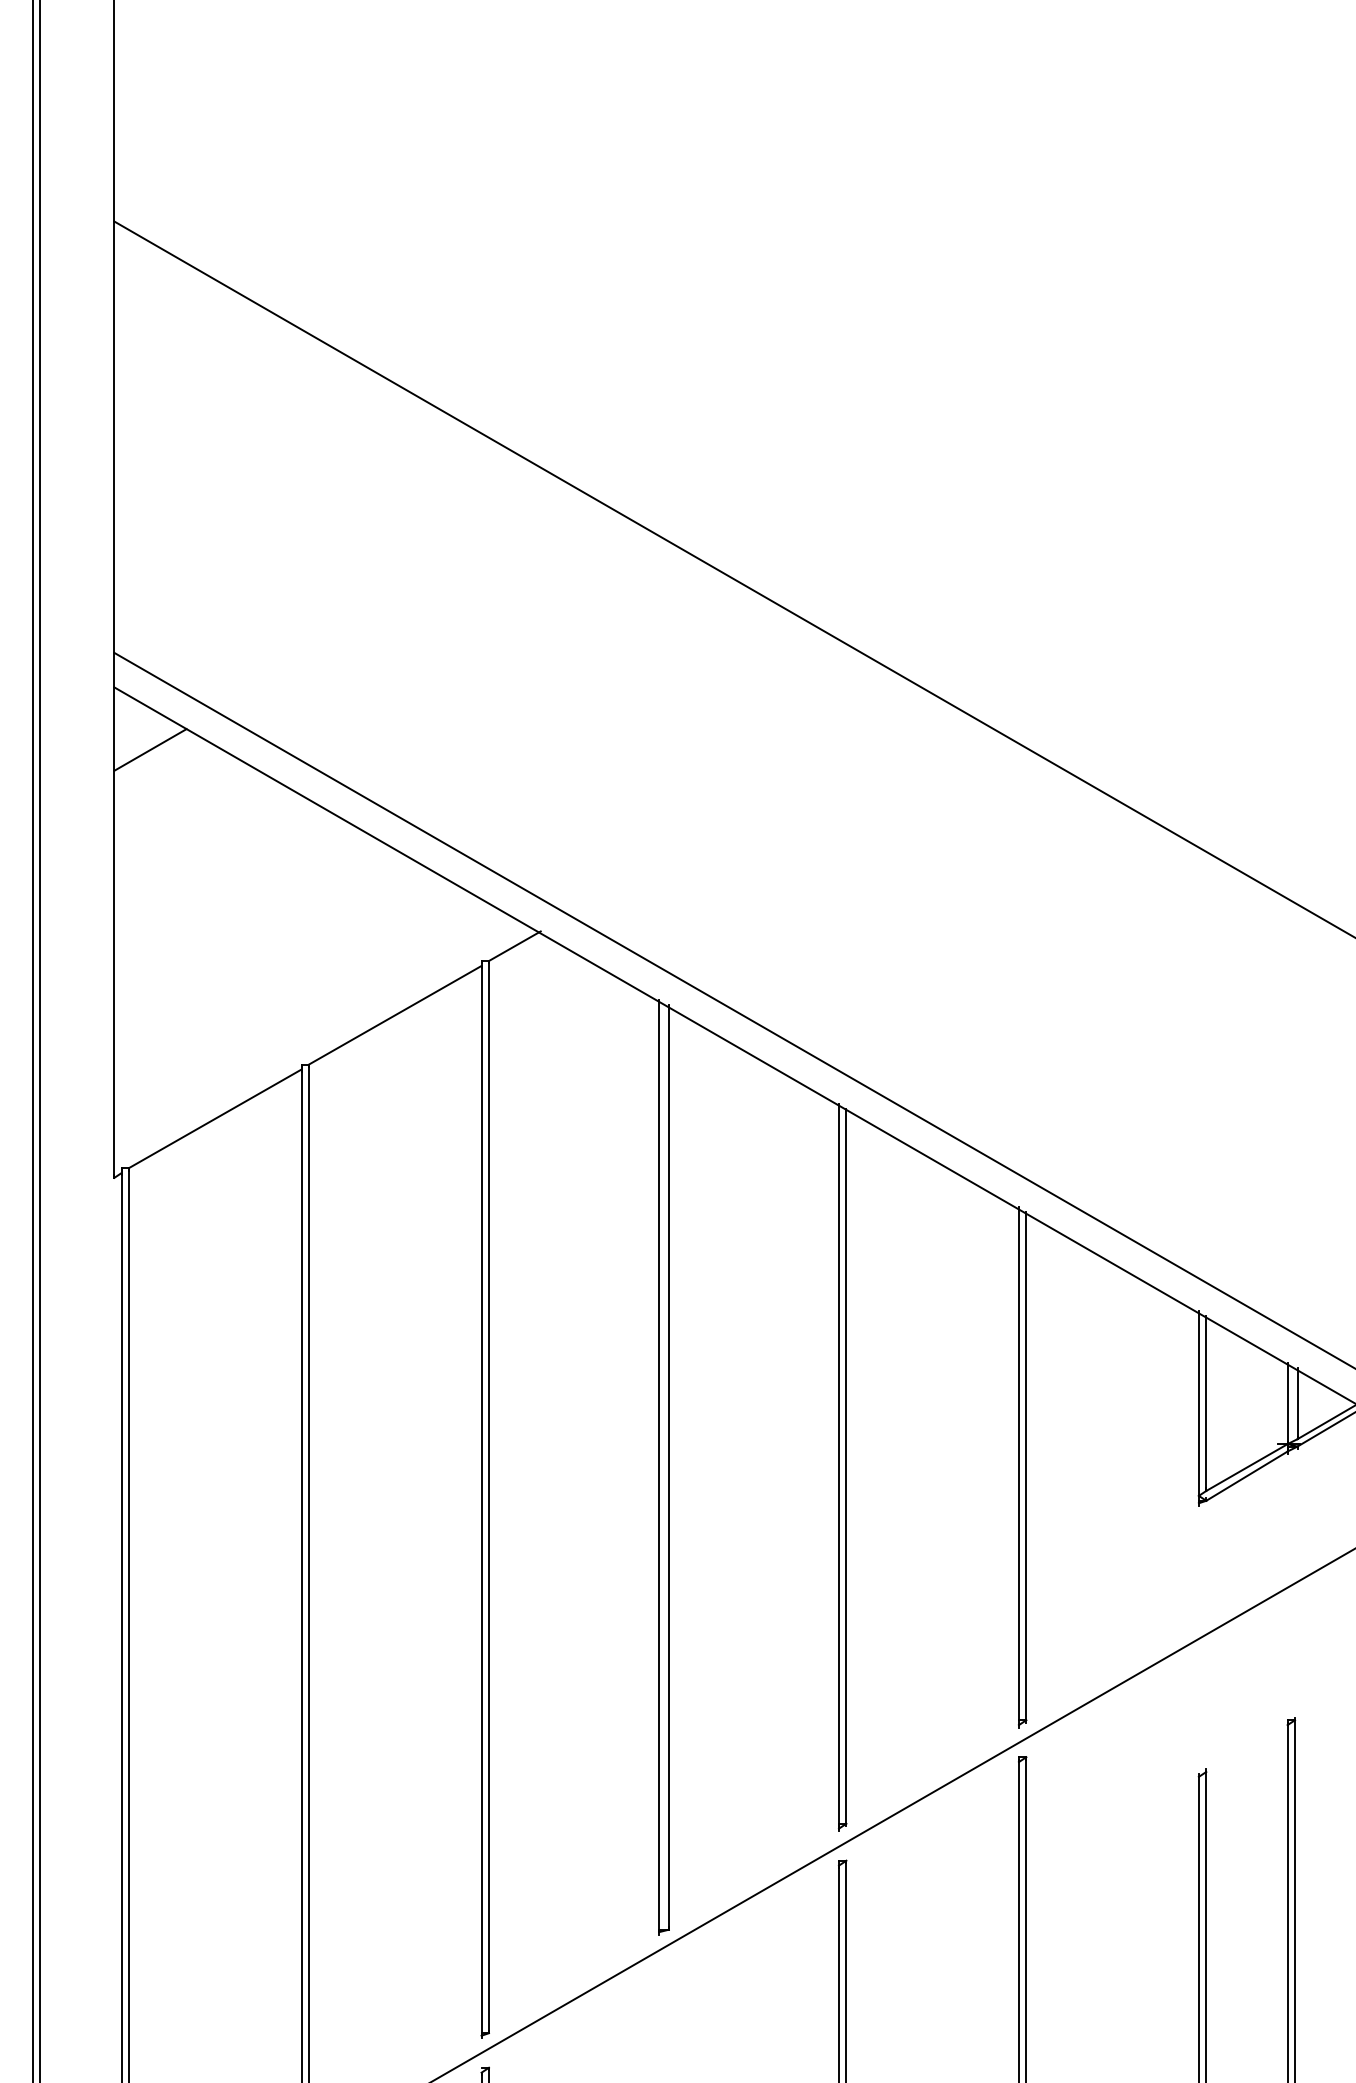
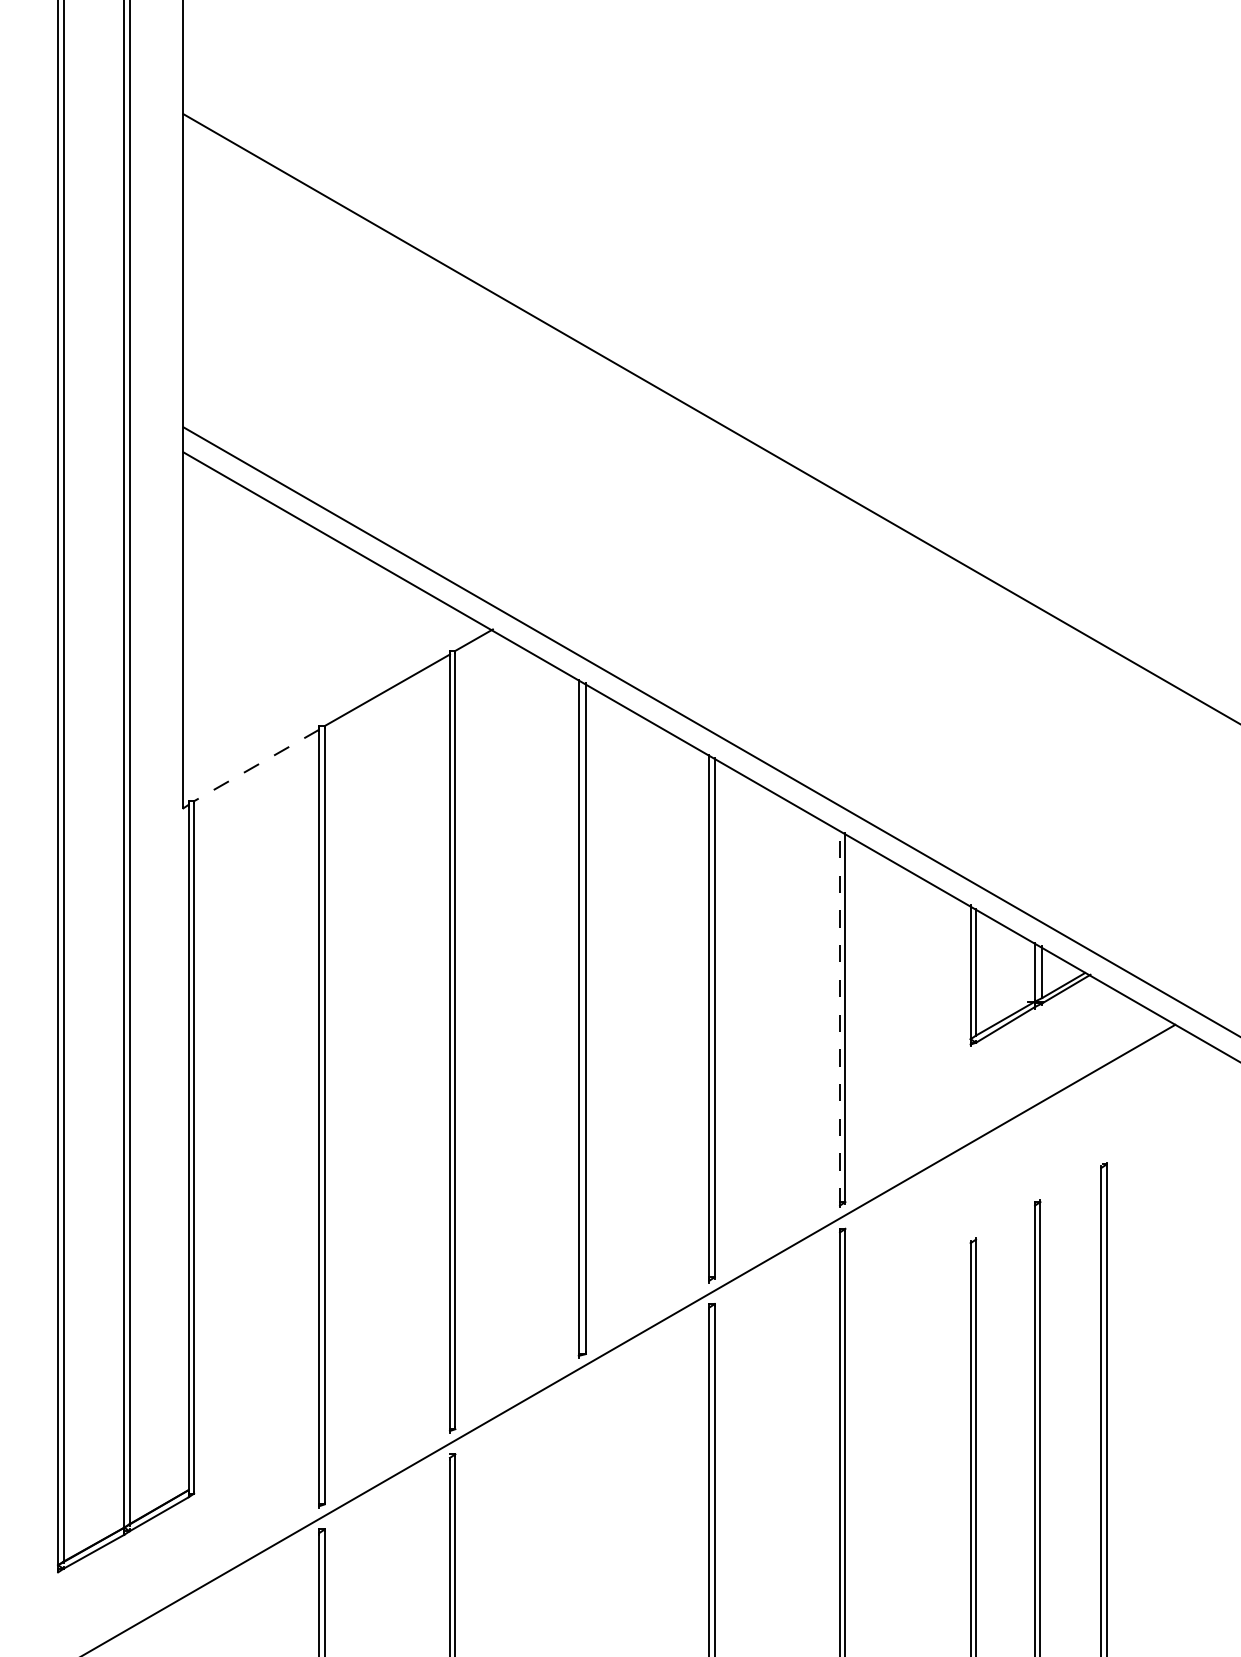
line: (150, 749) -> (209, 497), removed
line: (215, 1118) -> (256, 765), solid -> dashed
line: (1019, 1466) -> (840, 1017), solid -> dashed

